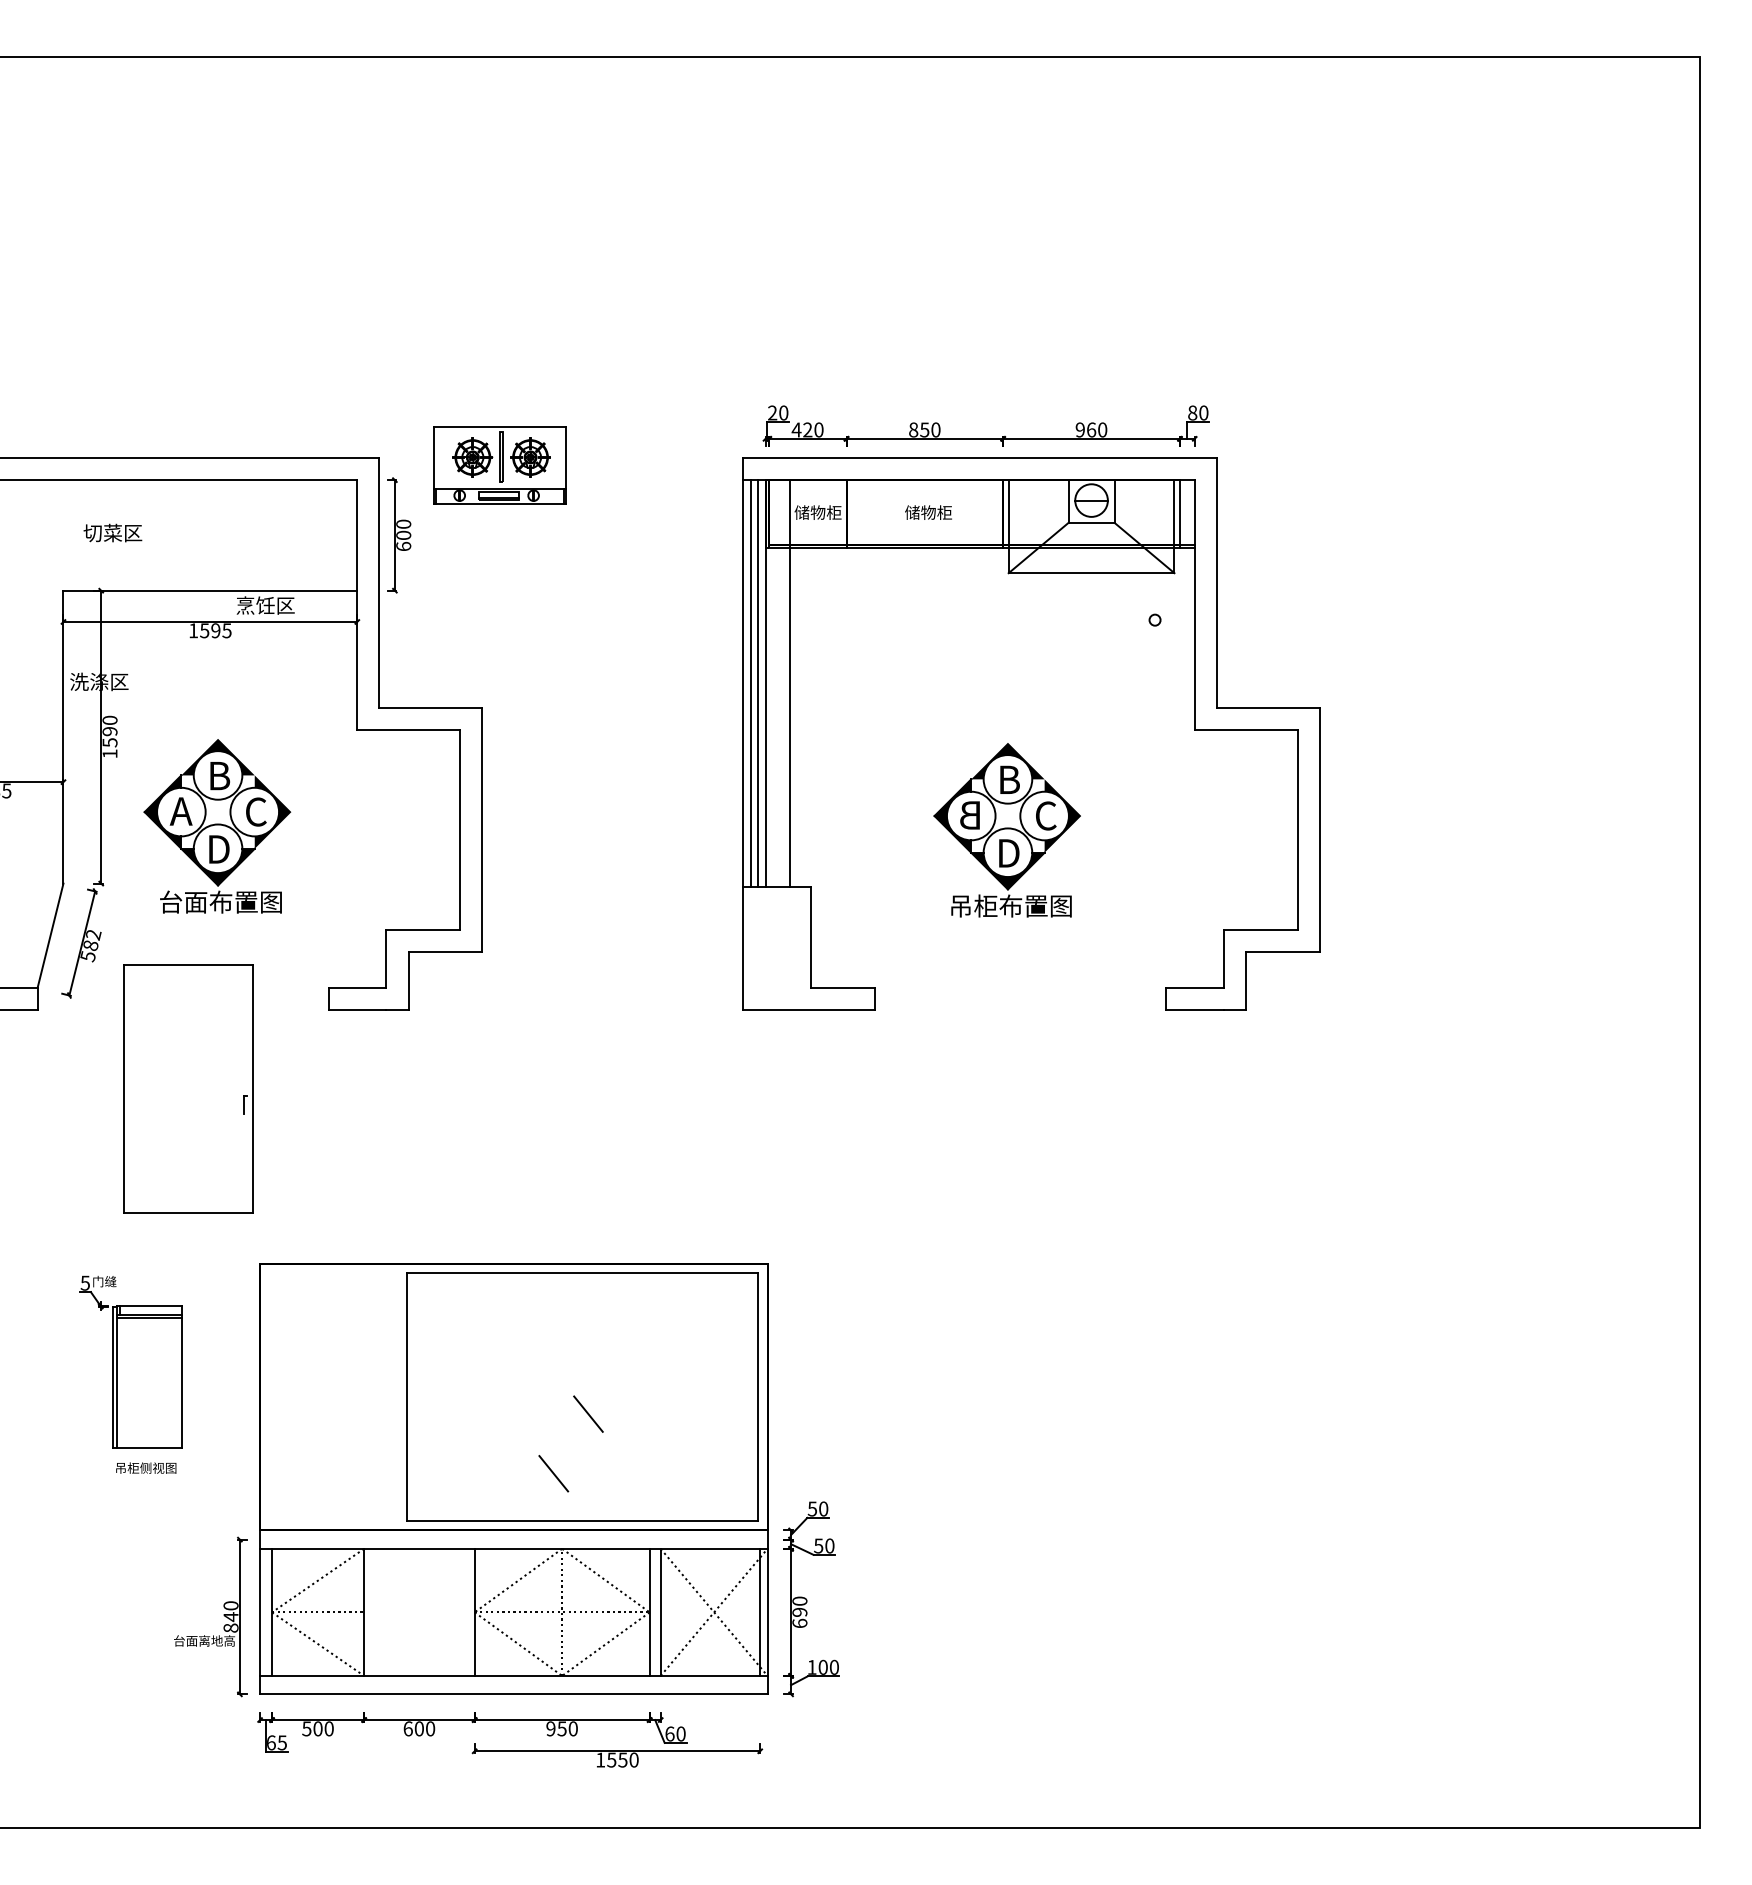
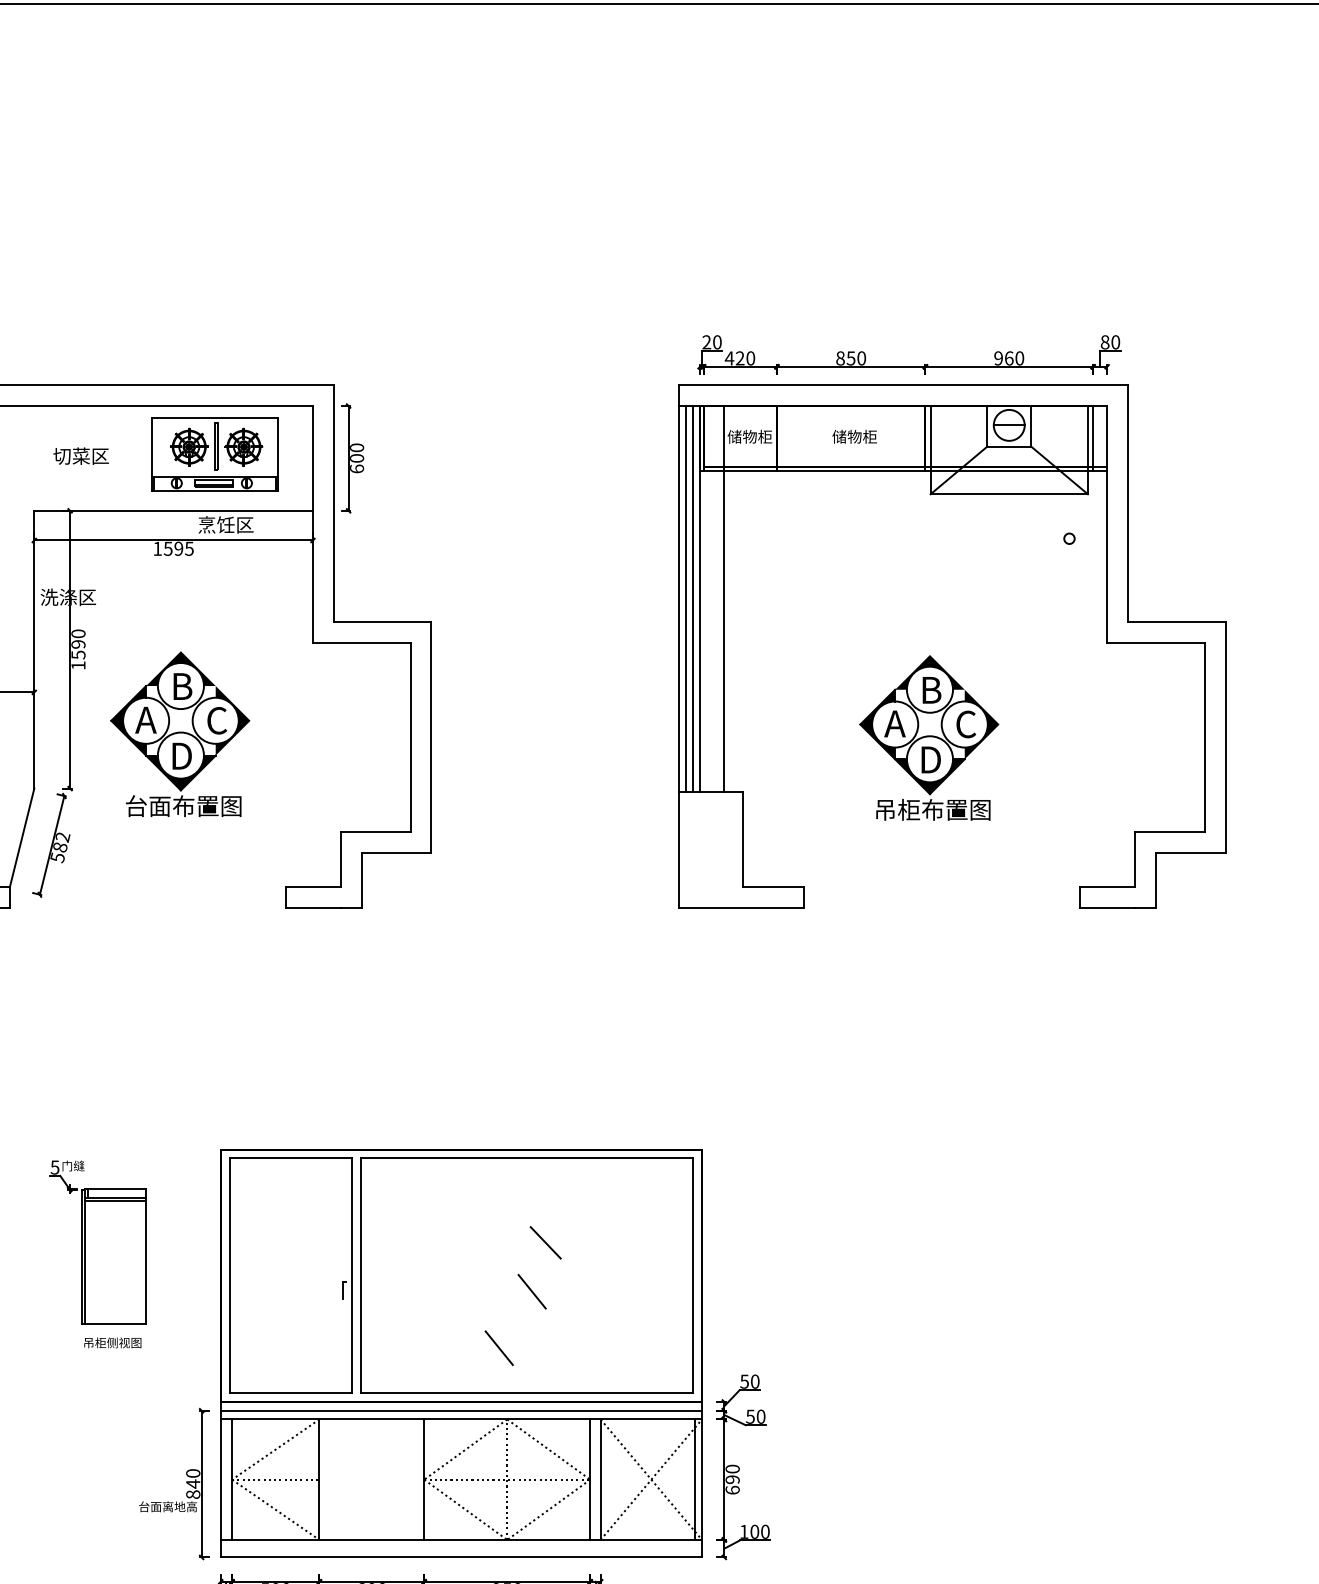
part: (499, 465) -> (214, 454), moved
text: (970, 815) -> (894, 724), B -> A
part: (188, 1088) -> (290, 1274), moved
line: (602, 1362) -> (545, 1242), added
line: (513, 1539) -> (461, 1410), added

